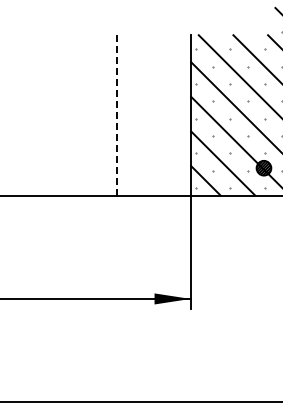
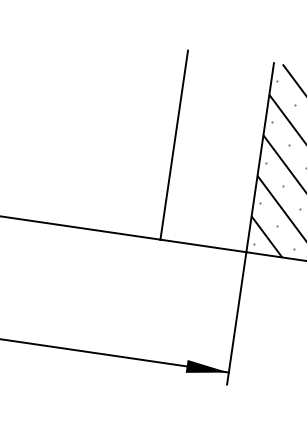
line: (117, 115) -> (174, 145), dashed -> solid

